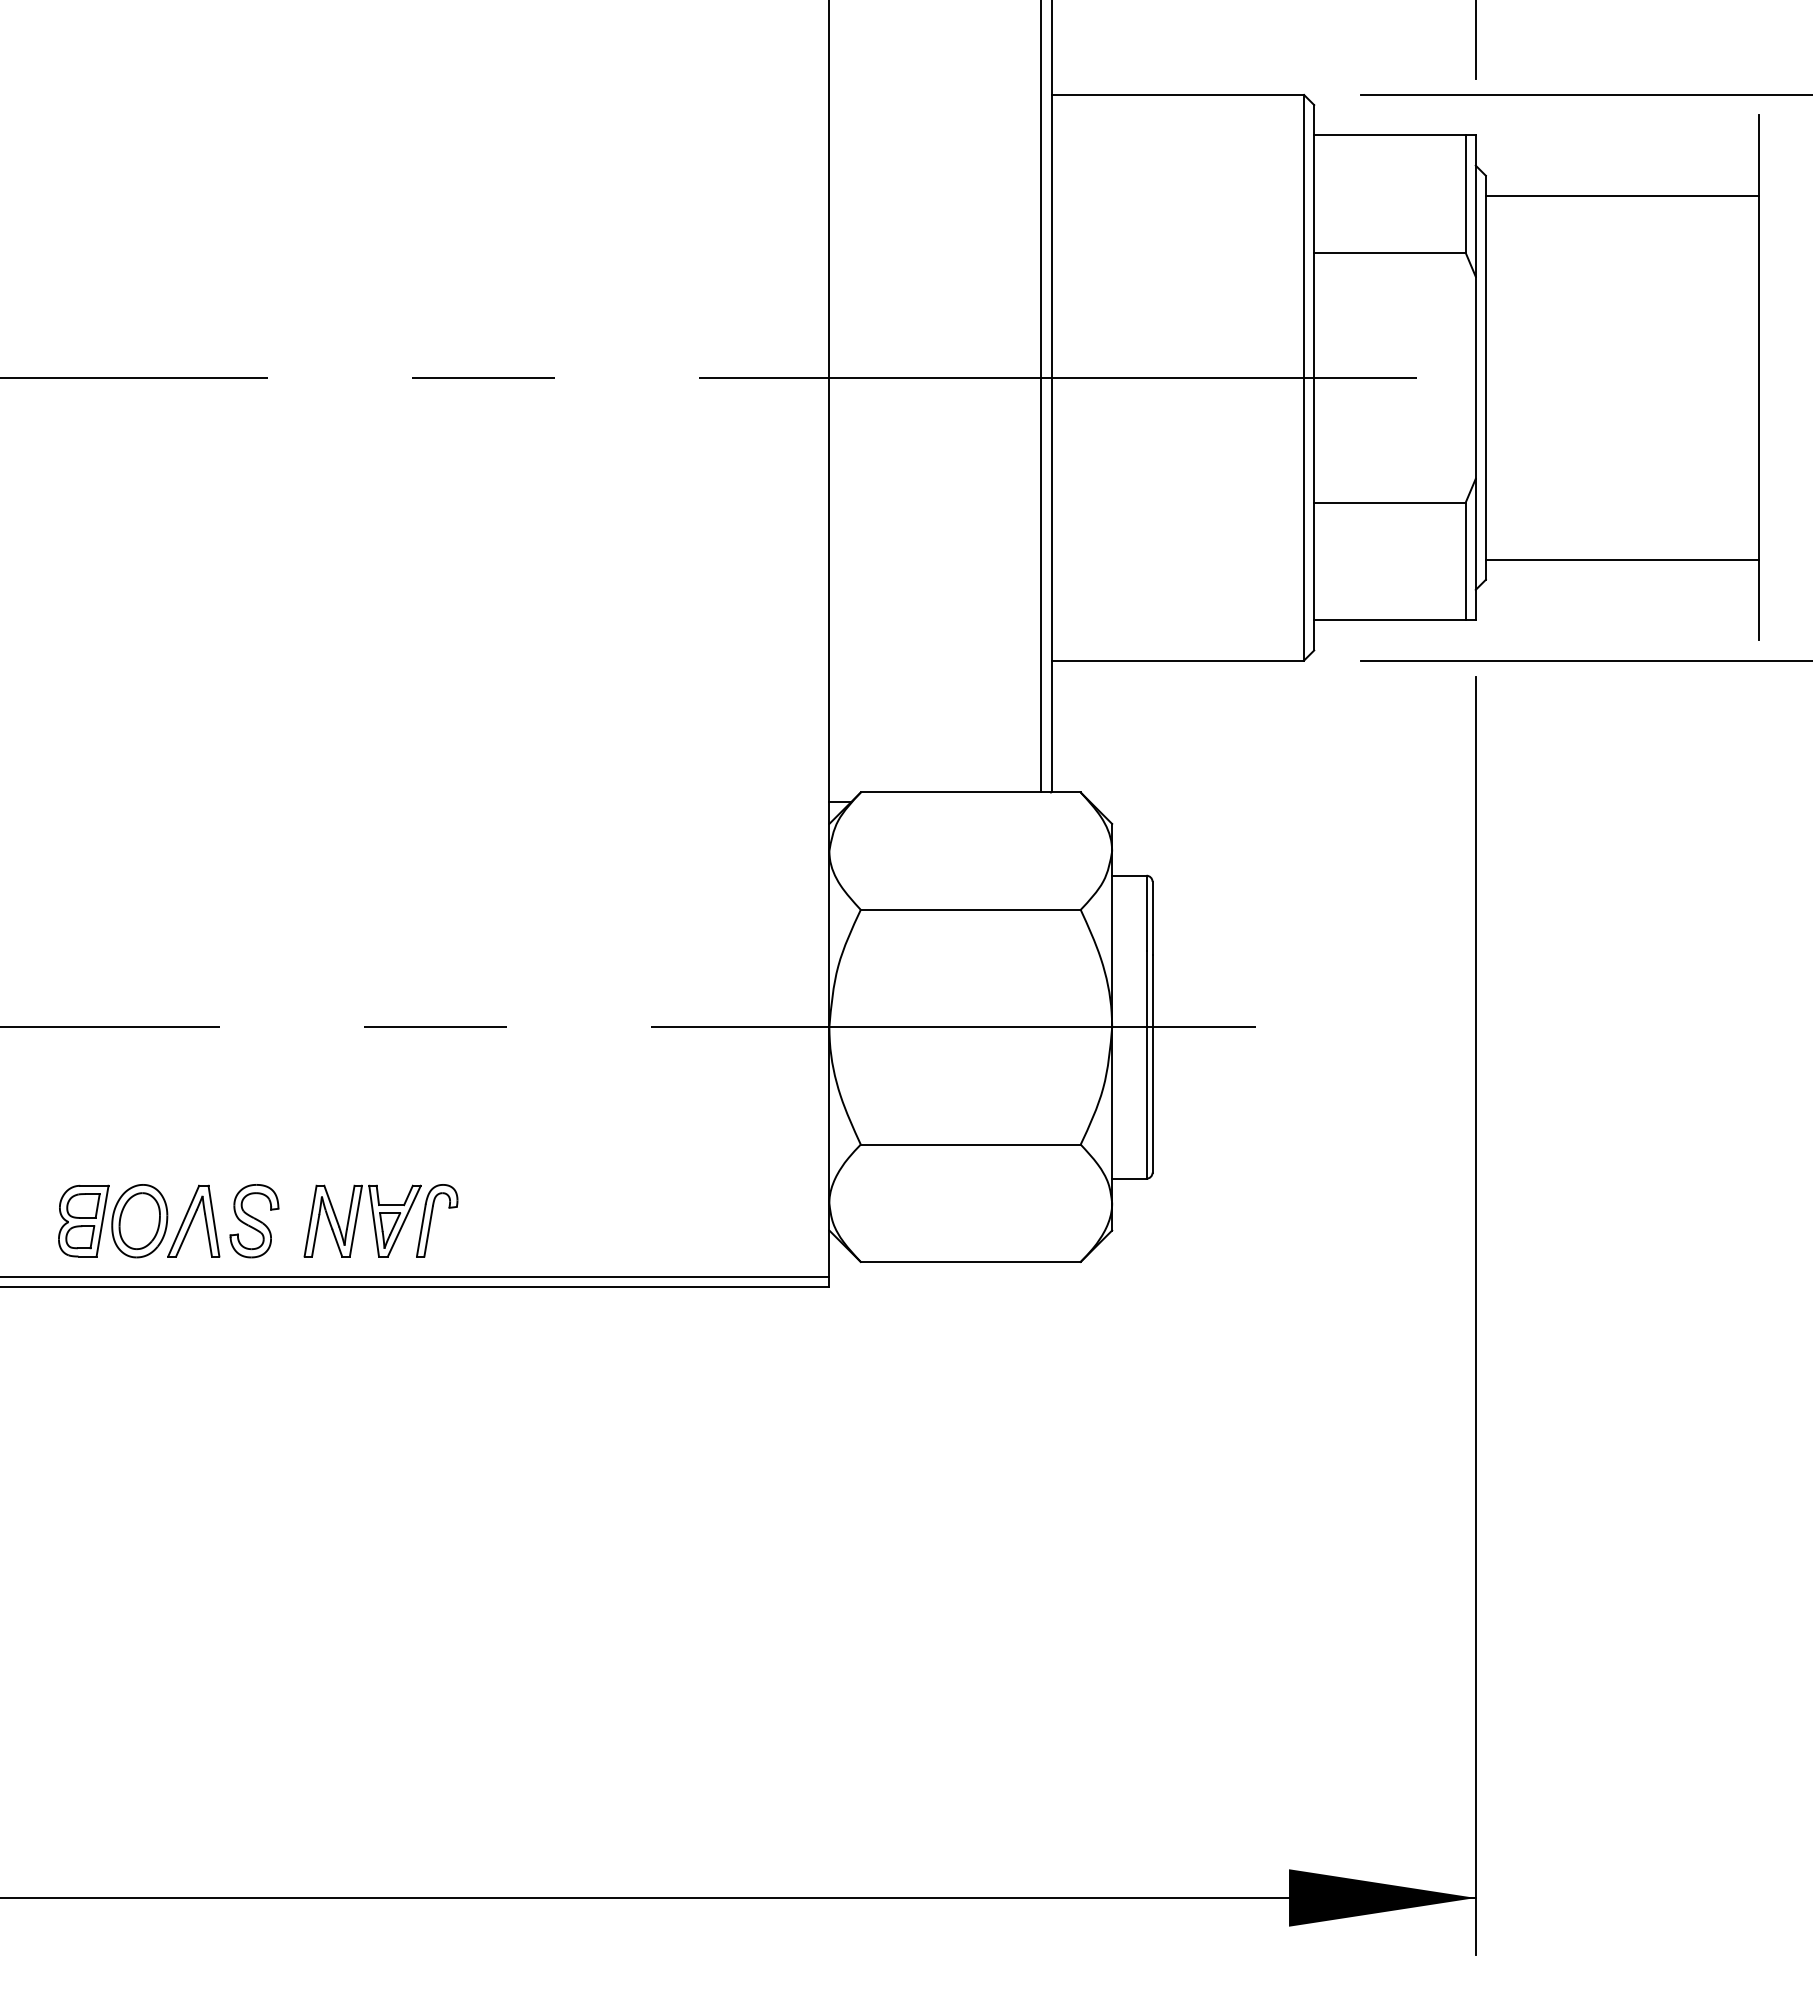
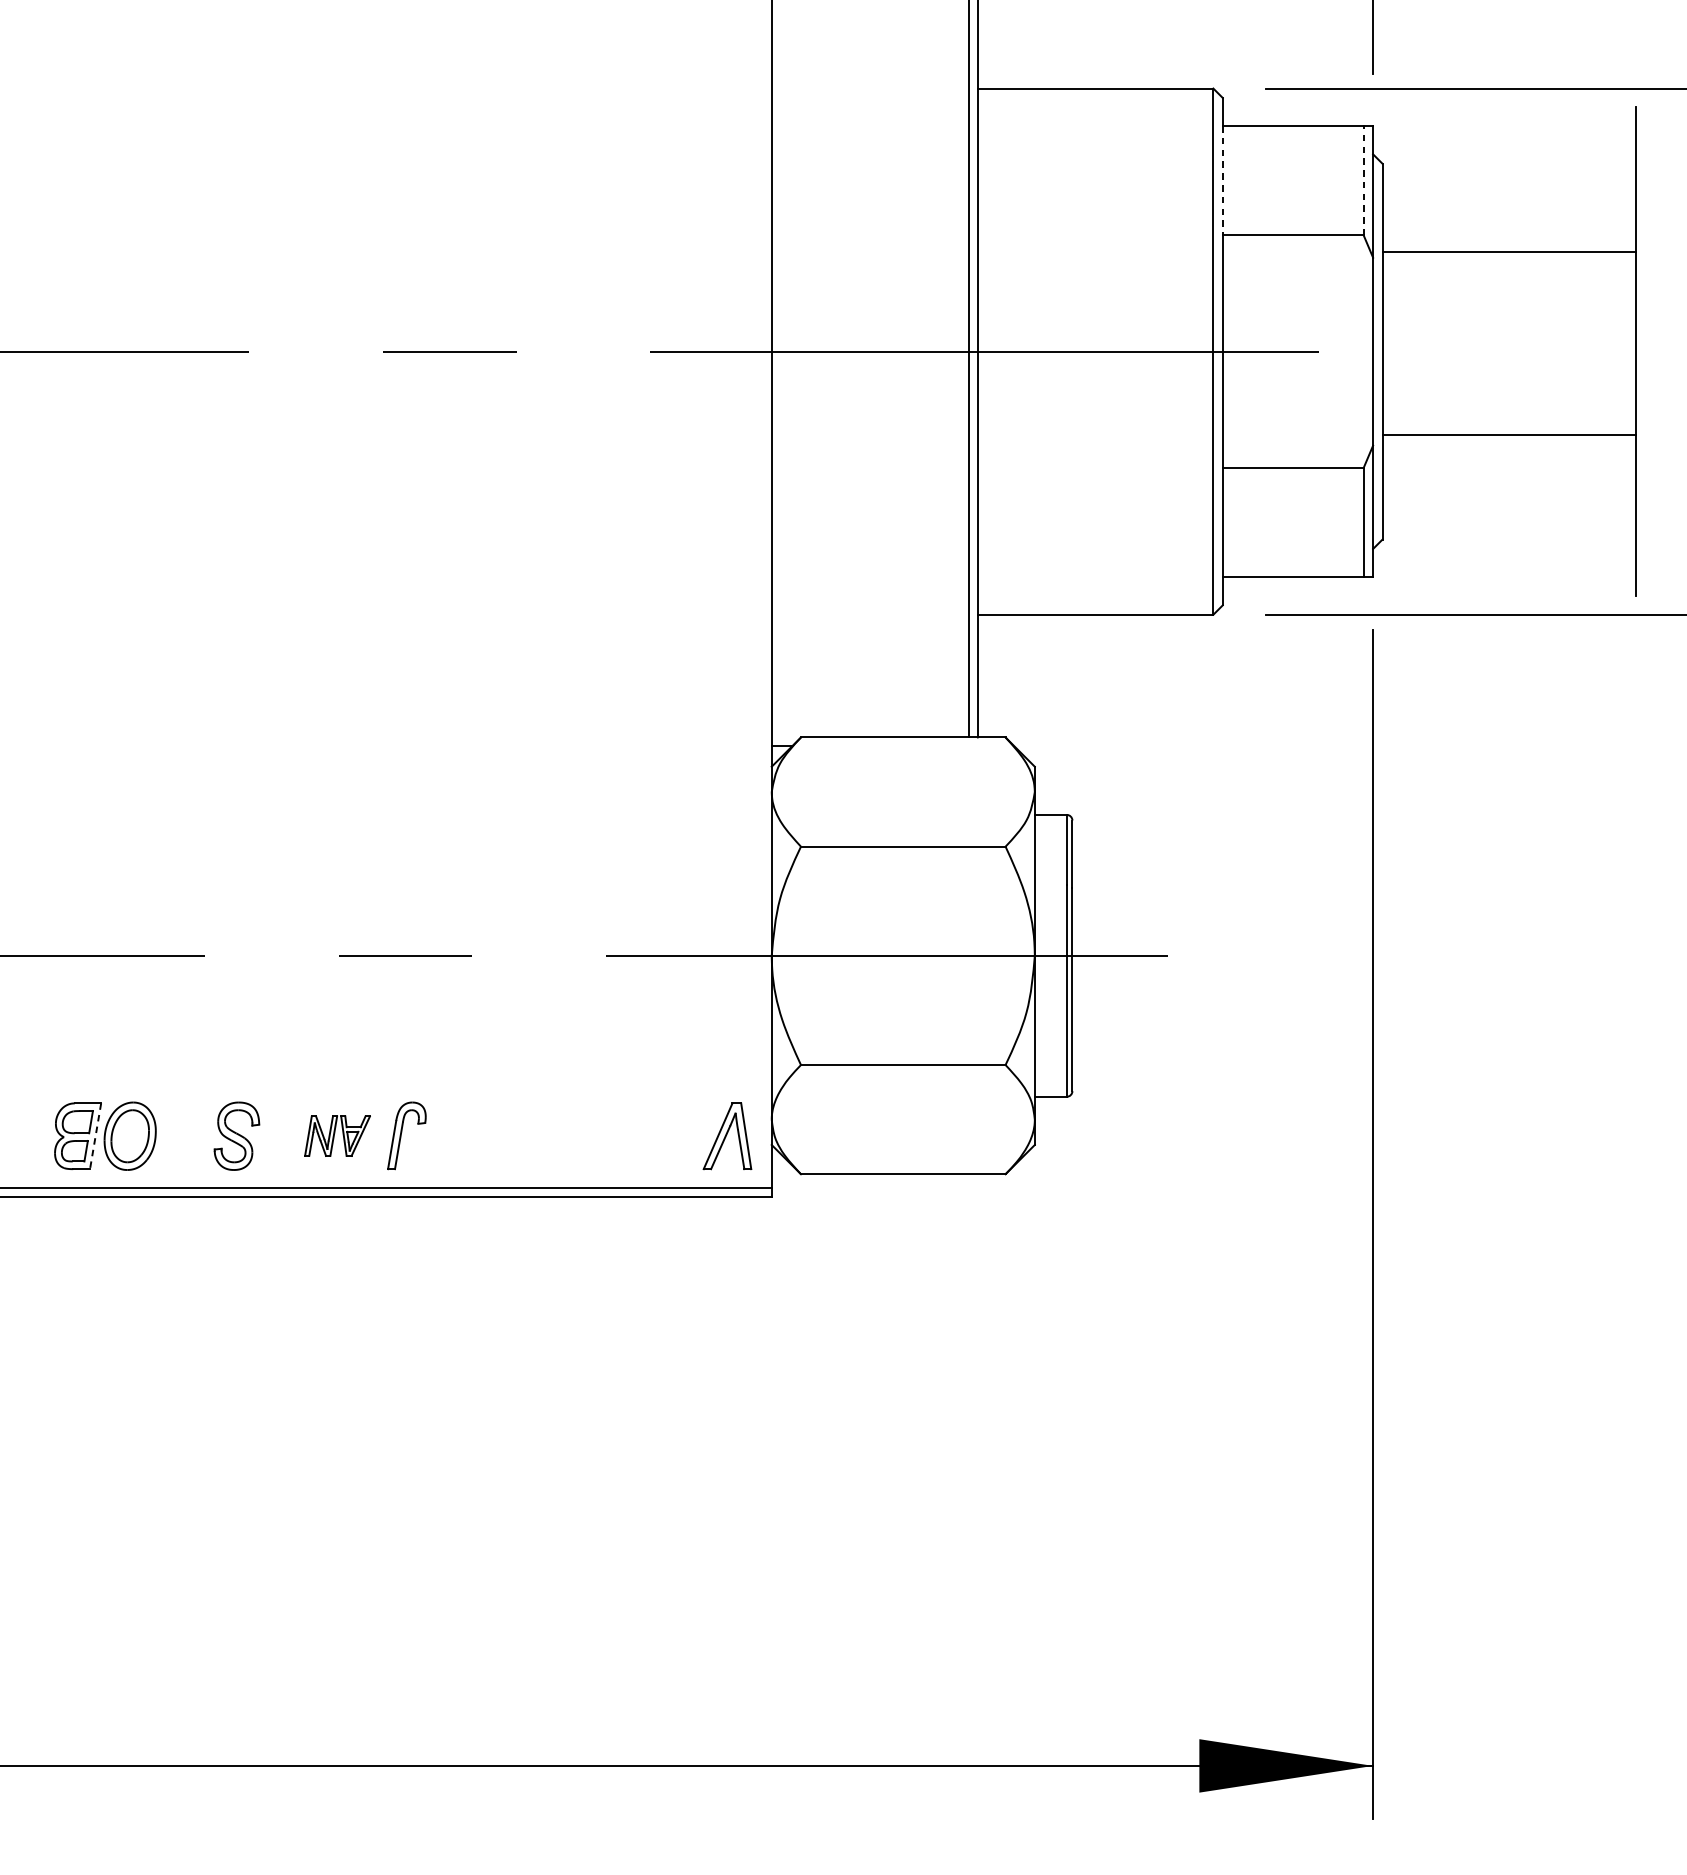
line: (1314, 194) -> (1223, 181), solid -> dashed
line: (1465, 194) -> (1363, 181), solid -> dashed
line: (1621, 195) -> (1508, 251), moved
line: (1621, 559) -> (1508, 435), moved
part: (193, 1220) -> (727, 1135), moved
part: (362, 1220) -> (337, 1135), size x0.6
line: (102, 1221) -> (95, 1136), solid -> dashed

